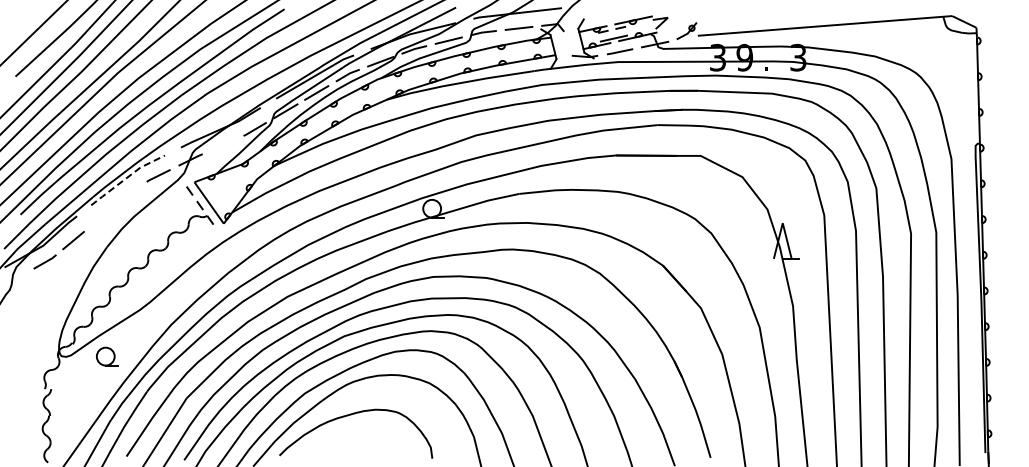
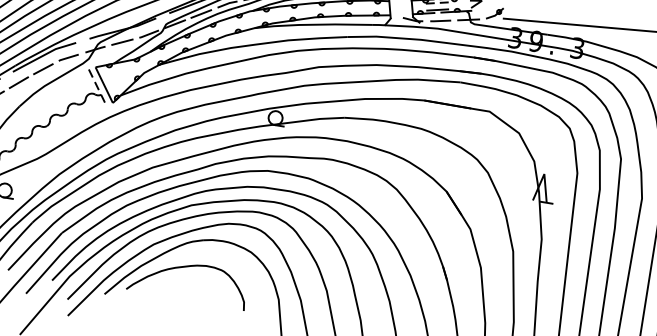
line: (222, 144) -> (122, 41), added
line: (127, 177) -> (44, 55), dashed -> solid
line: (128, 195) -> (42, 69), added
line: (100, 217) -> (18, 82), added

